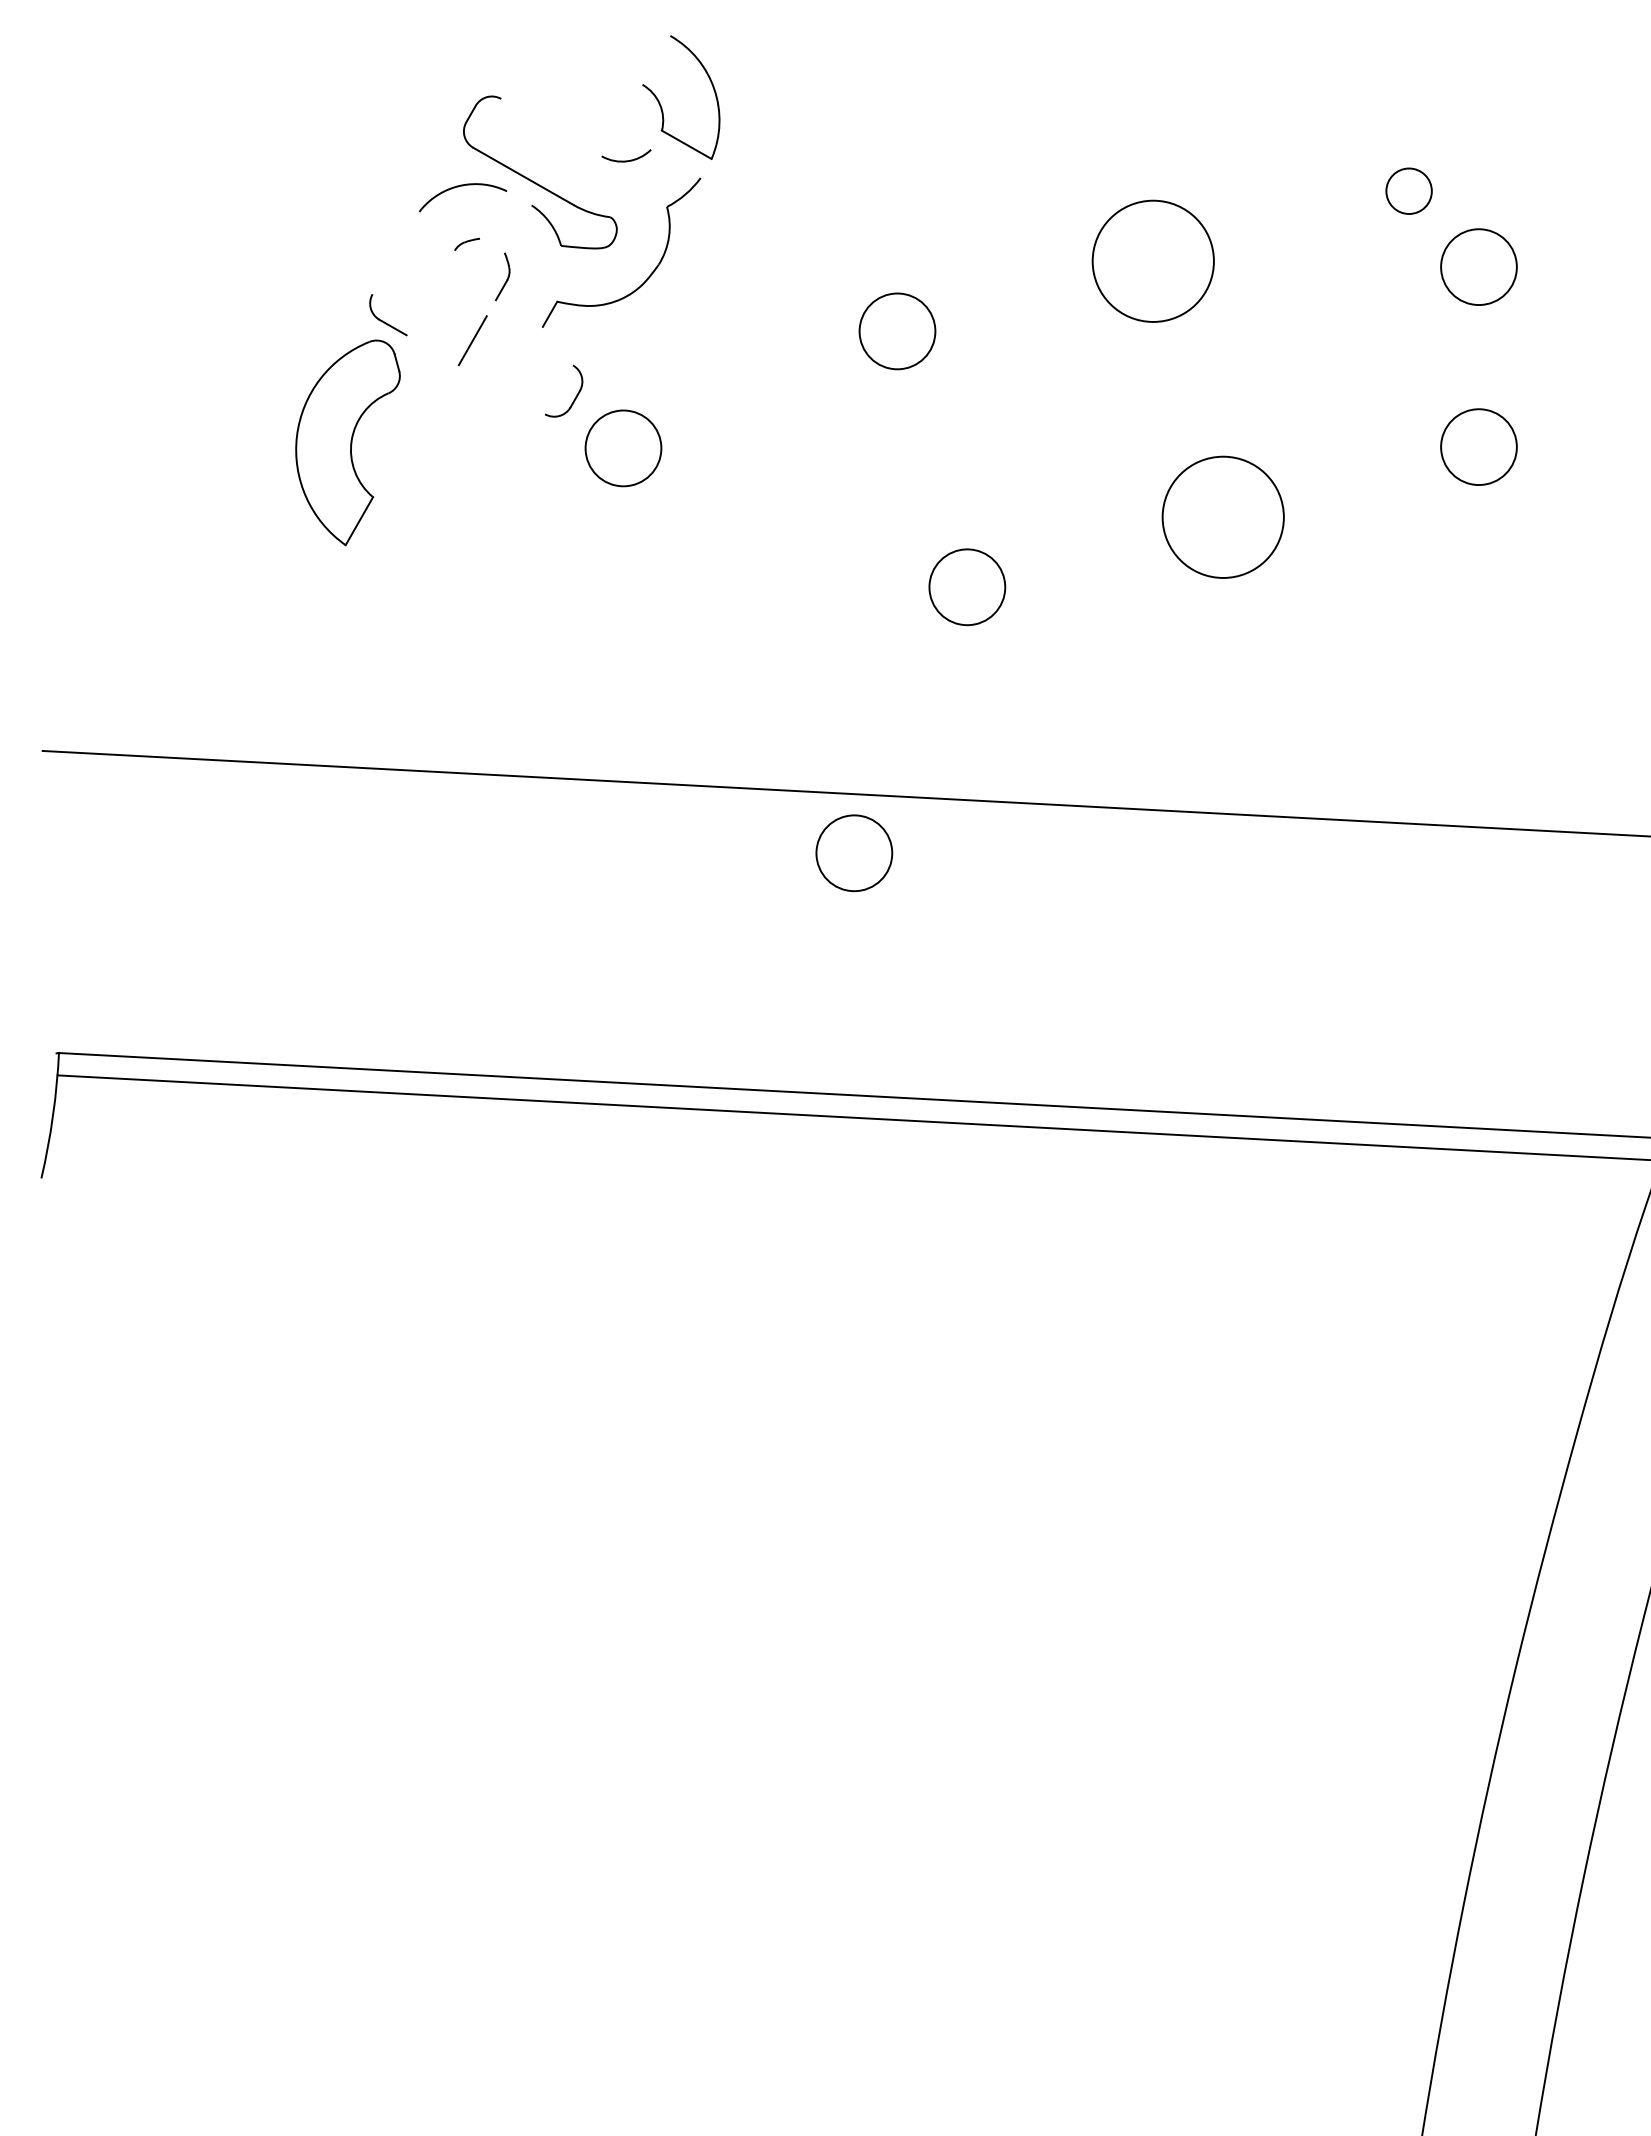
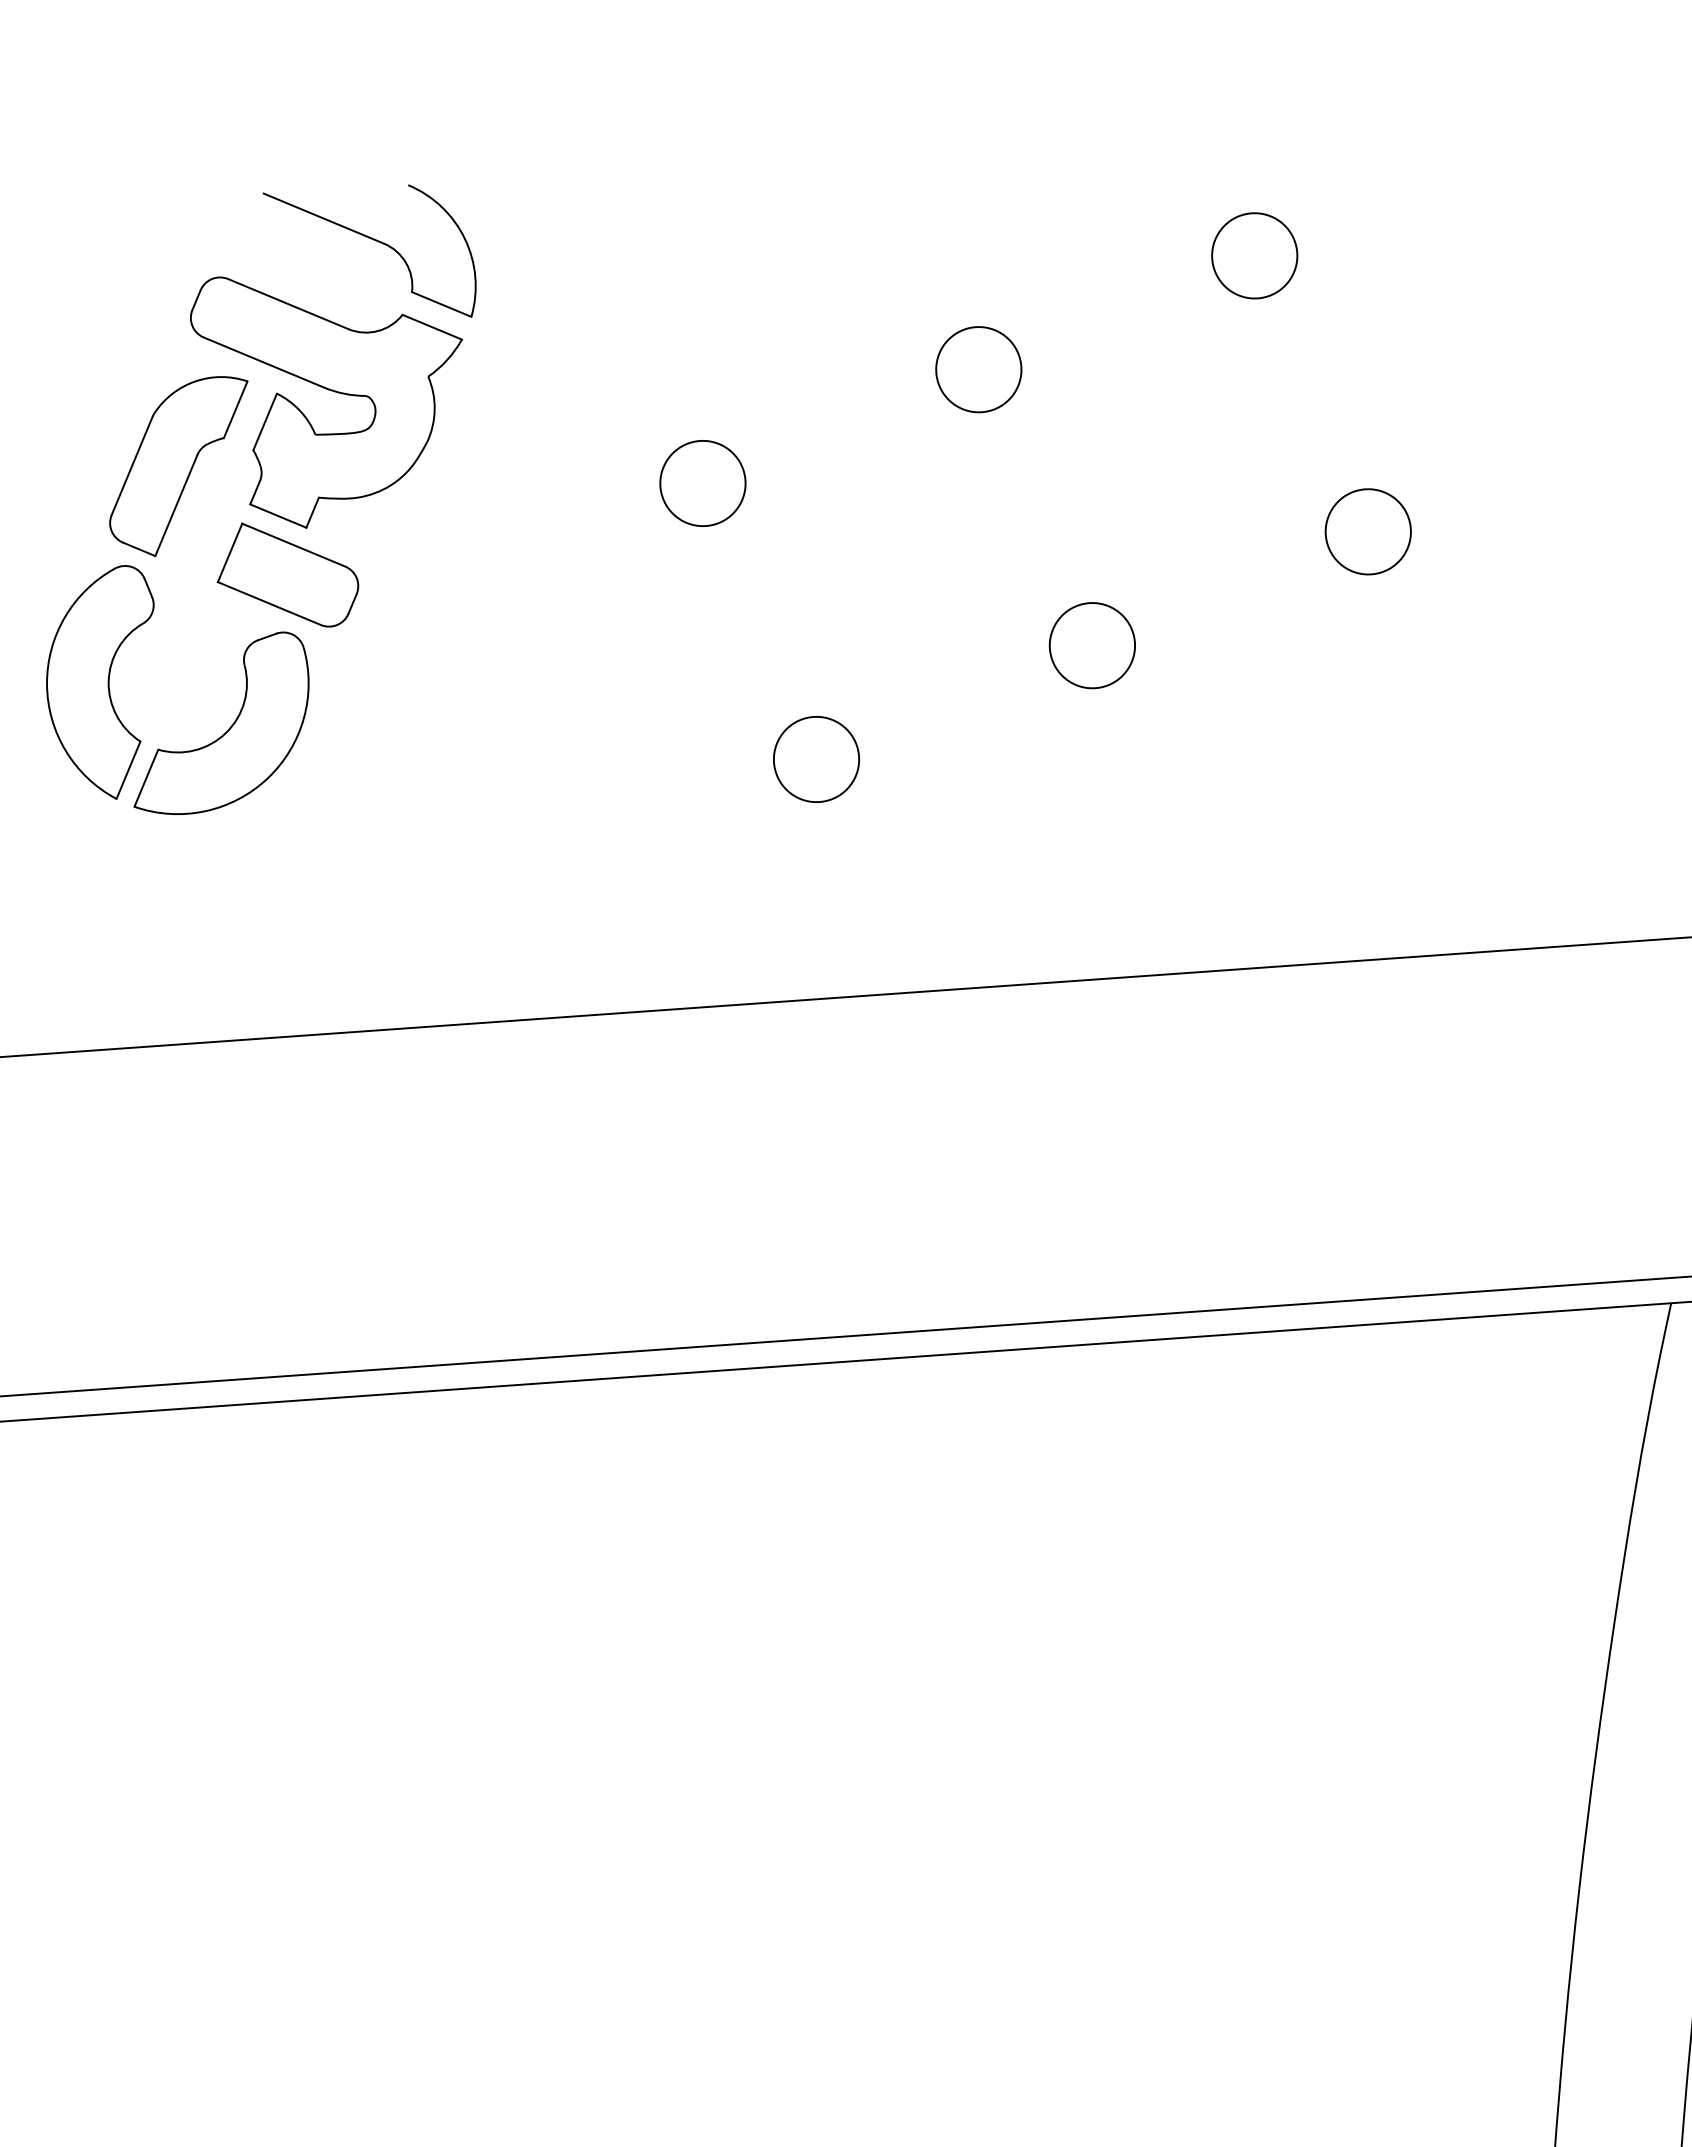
line: (592, 55) -> (324, 217), added
line: (551, 127) -> (288, 303), added
line: (675, 163) -> (431, 326), added
circle: (1409, 191) -> (1255, 256), size x1.67
line: (493, 214) -> (235, 409), added
line: (517, 228) -> (264, 421), added
line: (395, 253) -> (131, 466), added
circle: (1153, 261) -> (979, 369), size x0.62
circle: (1478, 266) -> (1342, 330), removed
line: (430, 292) -> (176, 505), added
line: (518, 313) -> (277, 516), added
line: (529, 340) -> (293, 544), added
line: (501, 389) -> (268, 603), added
circle: (623, 448) -> (413, 652), removed
part: (449, 497) -> (225, 731), added
circle: (1222, 516) -> (1091, 644), size x0.62
circle: (854, 853) -> (727, 1072), removed

